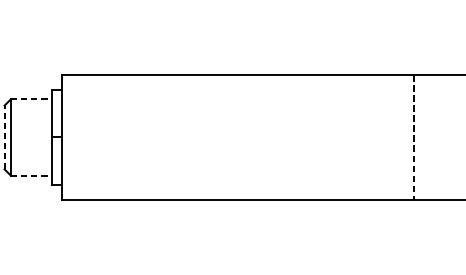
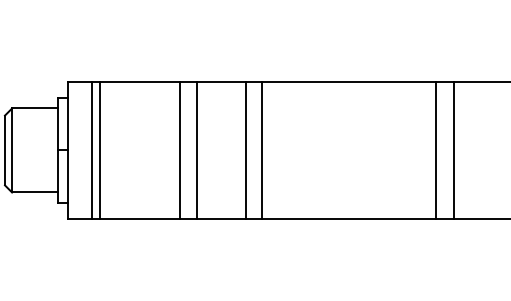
line: (31, 99) -> (34, 108), dashed -> solid
line: (4, 137) -> (5, 150), dashed -> solid
line: (83, 137) -> (91, 150), added
line: (90, 137) -> (99, 150), added
line: (164, 137) -> (180, 150), added
line: (179, 137) -> (196, 150), added
line: (223, 137) -> (245, 150), added
line: (239, 137) -> (262, 150), added
line: (397, 137) -> (435, 150), added
line: (414, 138) -> (454, 151), dashed -> solid
line: (31, 175) -> (34, 192), dashed -> solid

